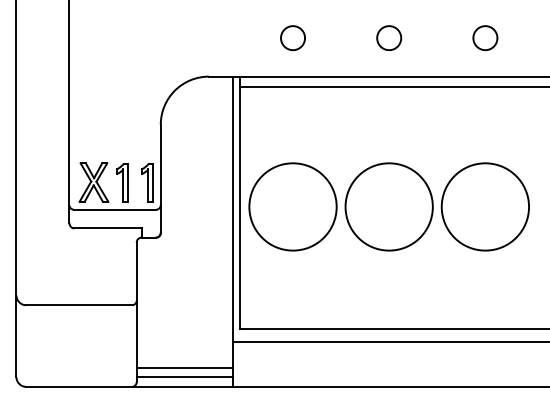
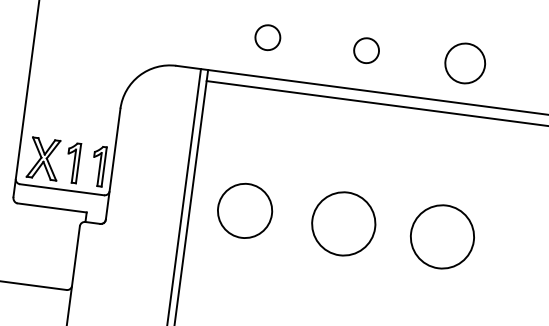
circle: (485, 38) -> (465, 64), size x1.6
circle: (292, 206) -> (244, 210), size x0.6
circle: (388, 206) -> (343, 223), size x0.7
circle: (485, 206) -> (442, 236), size x0.7

